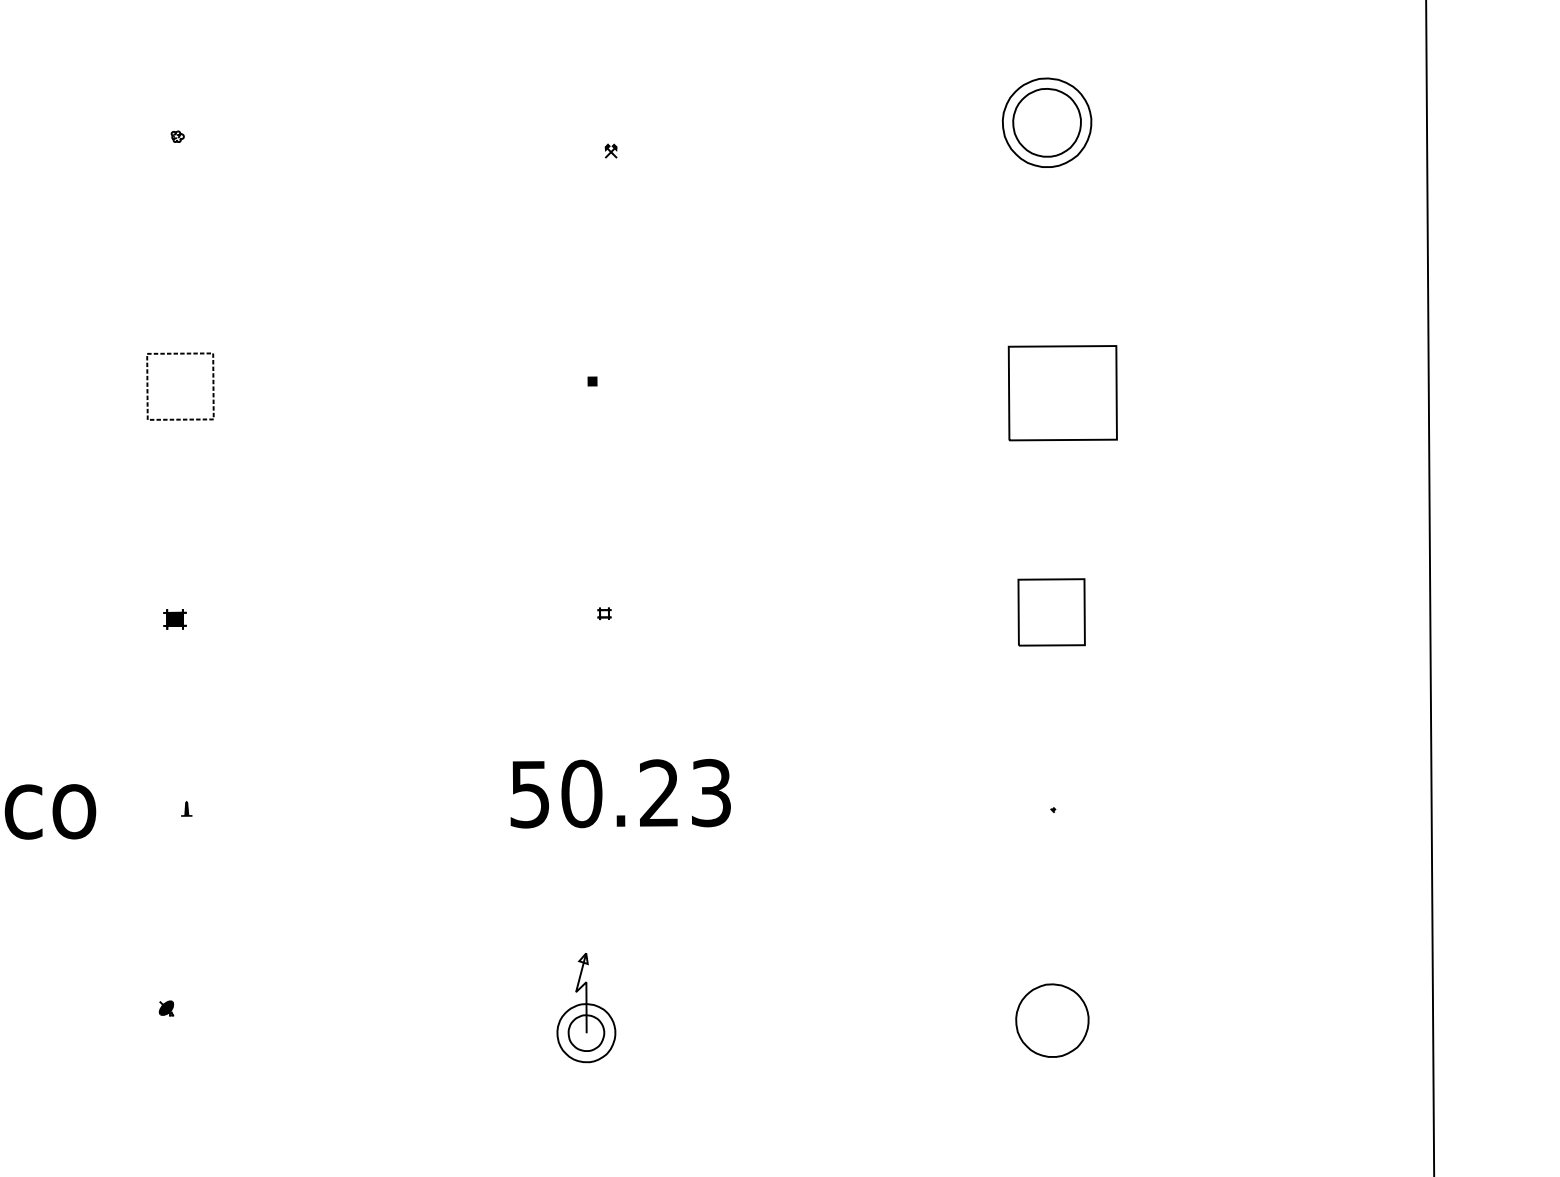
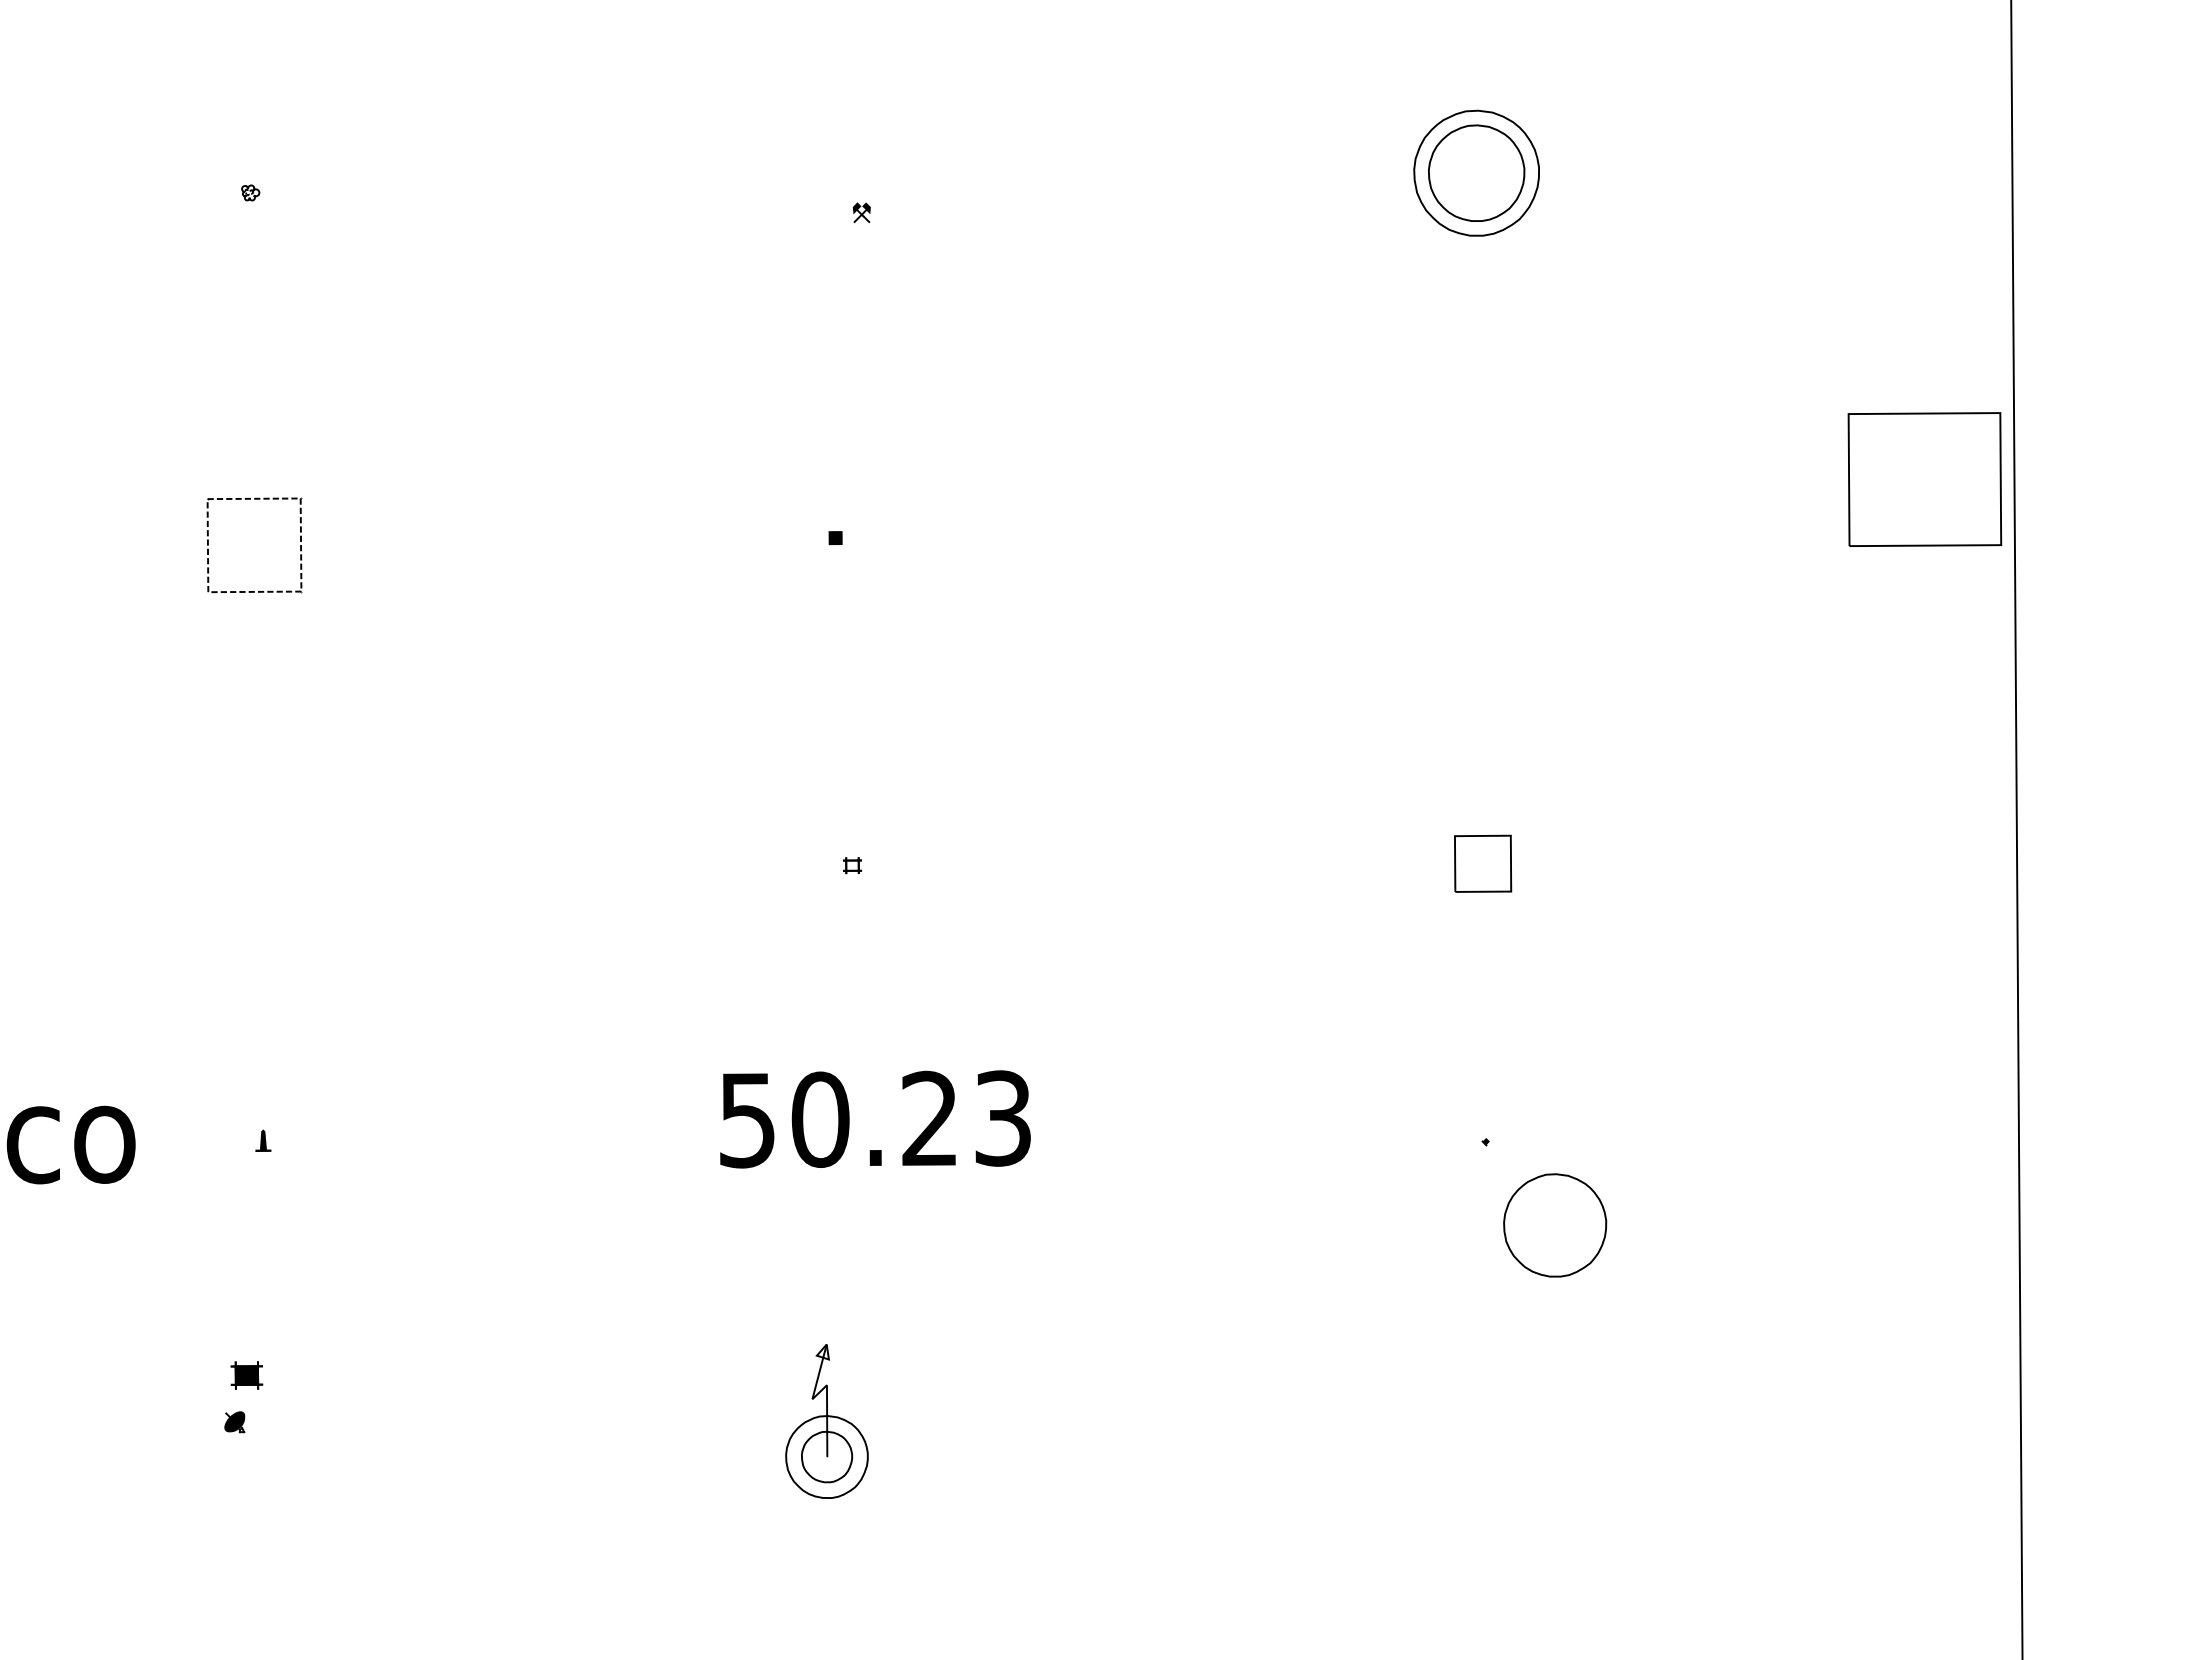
part: (1062, 393) -> (1924, 479), moved
part: (1051, 612) -> (1482, 863), size x0.6
part: (174, 619) -> (246, 1375), moved
part: (1052, 1020) -> (1555, 1225), moved

